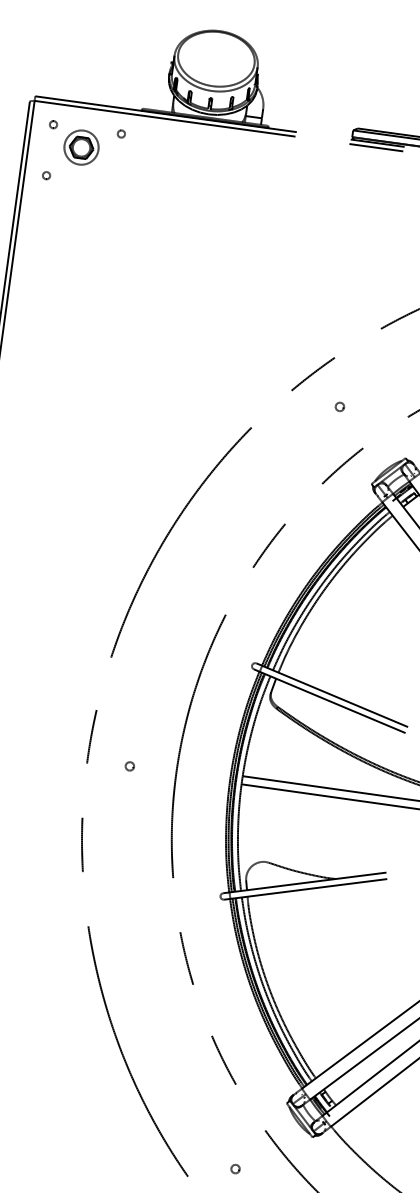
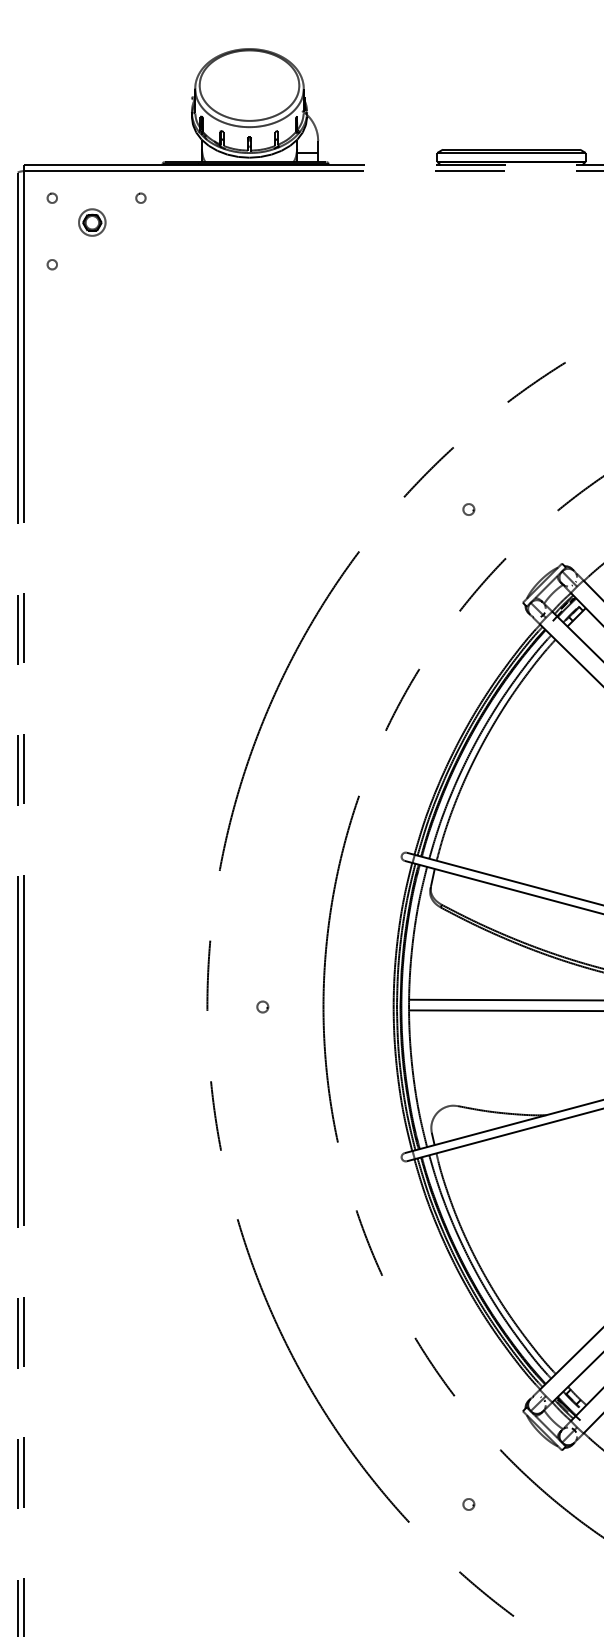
part: (81, 147) -> (92, 222), size x0.6

